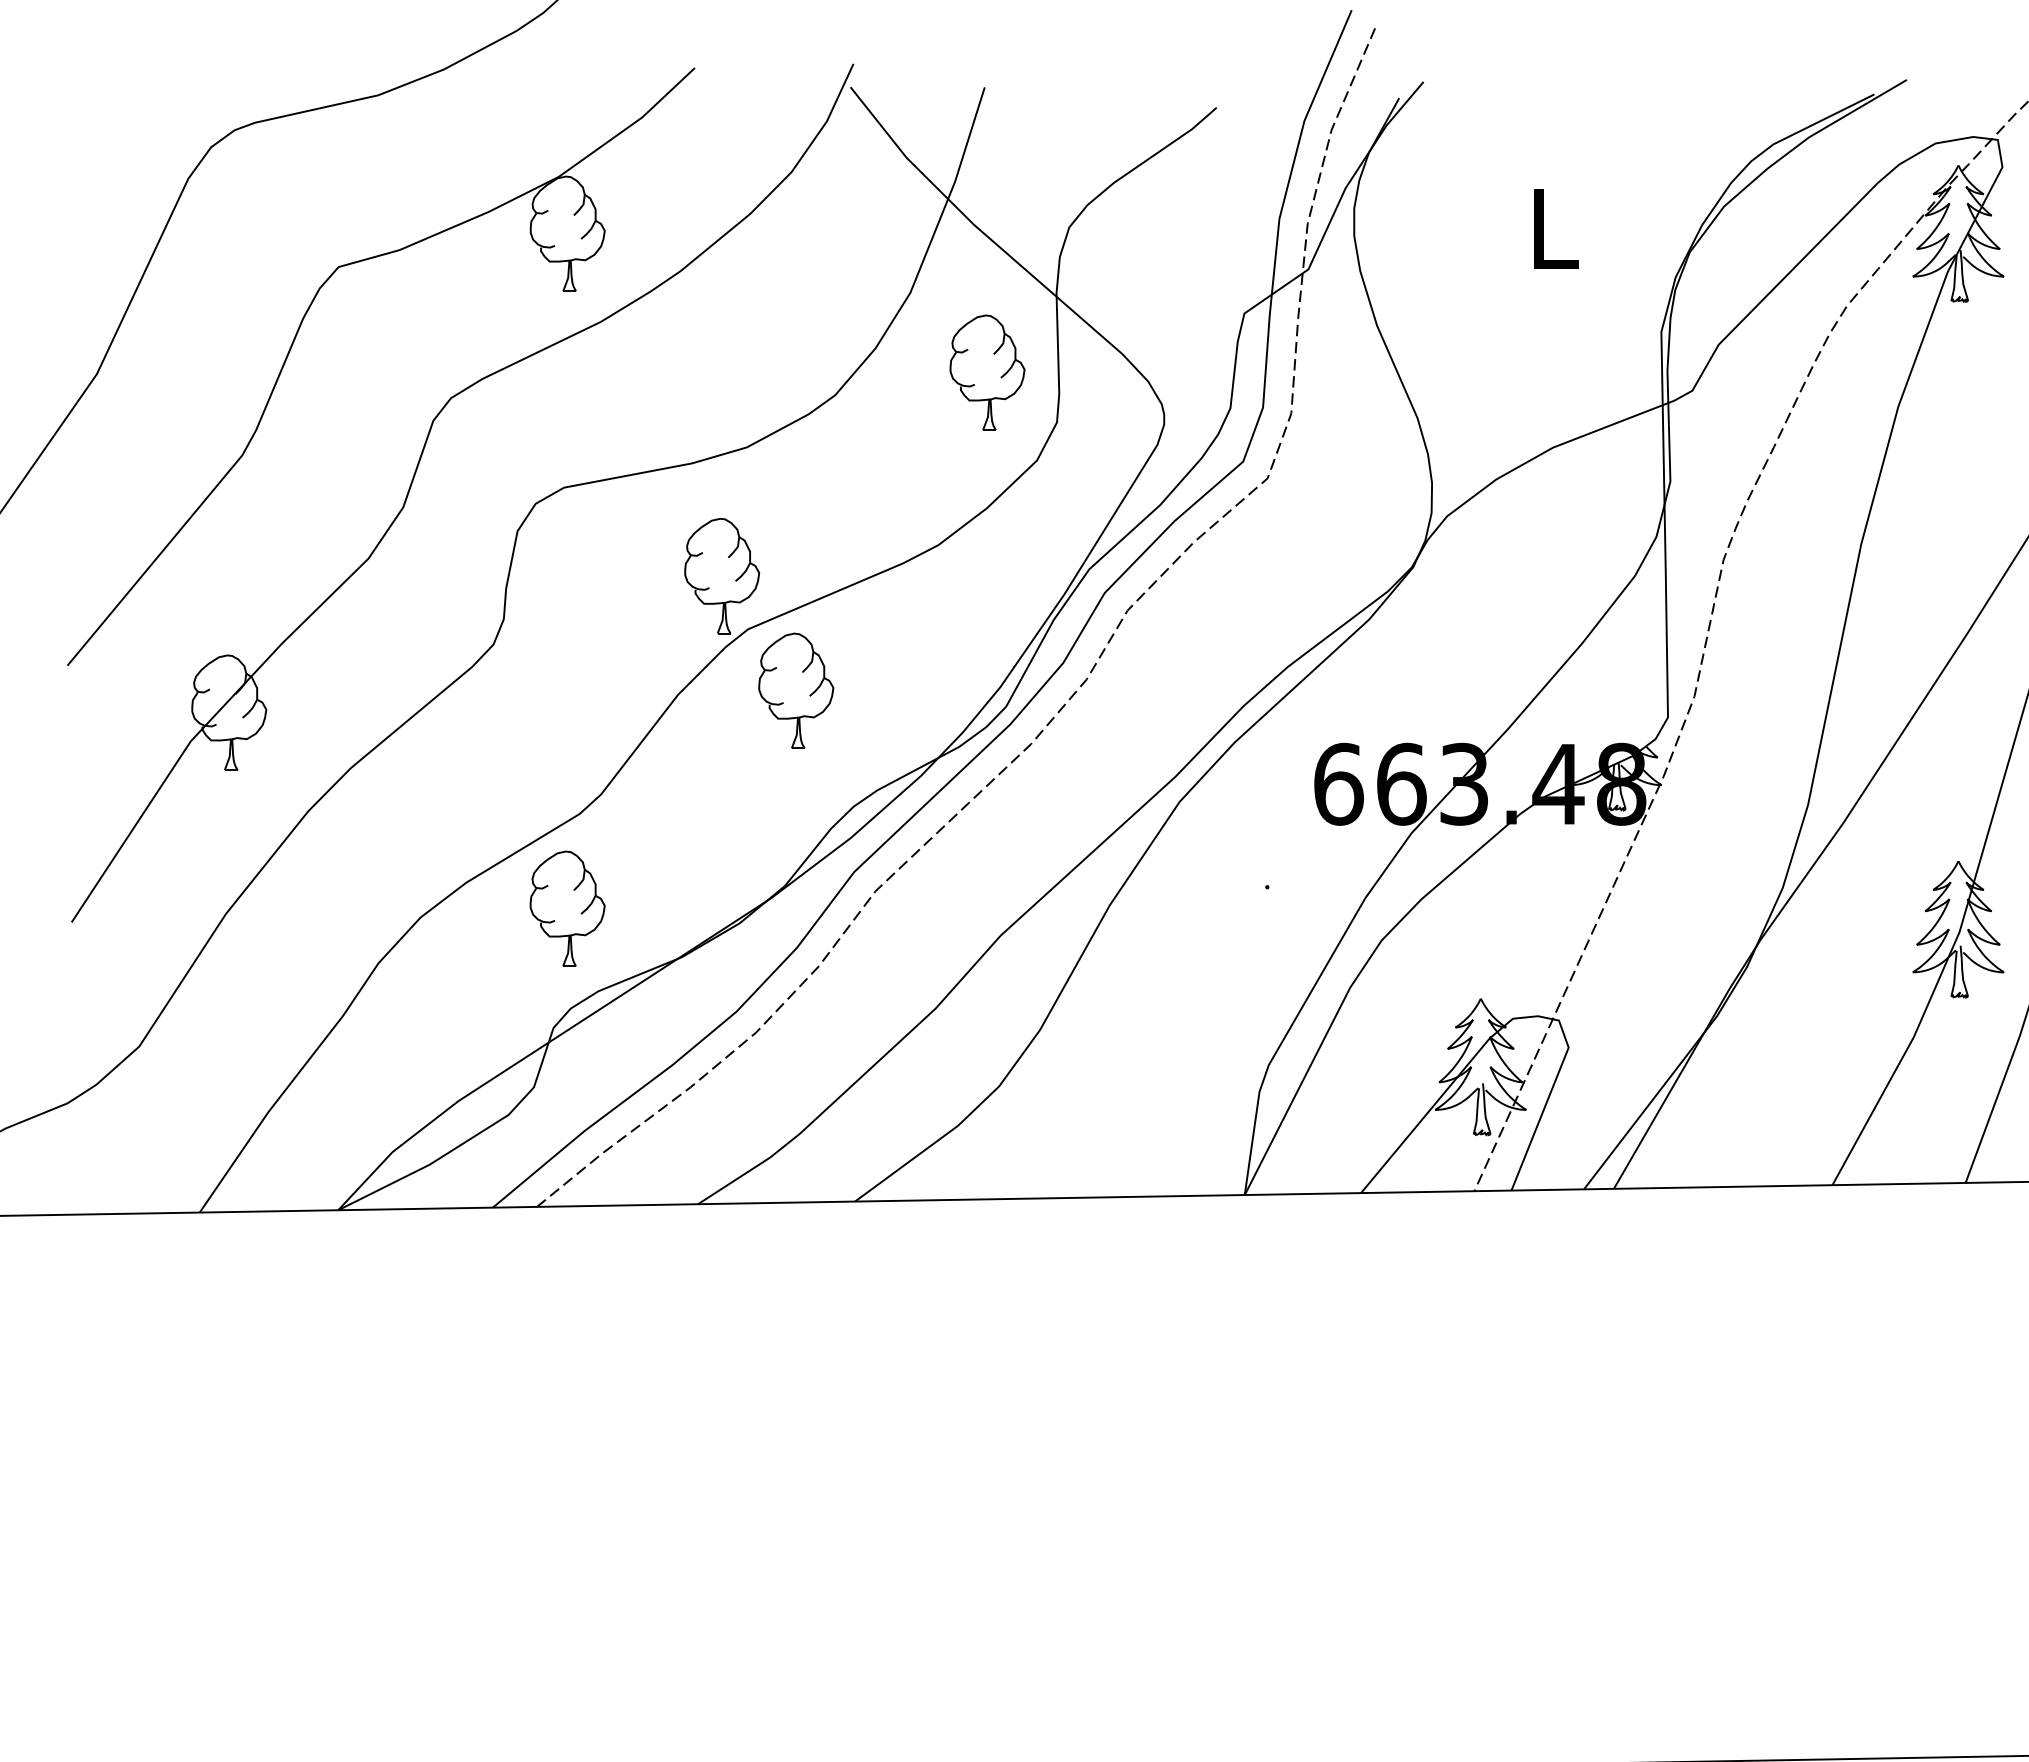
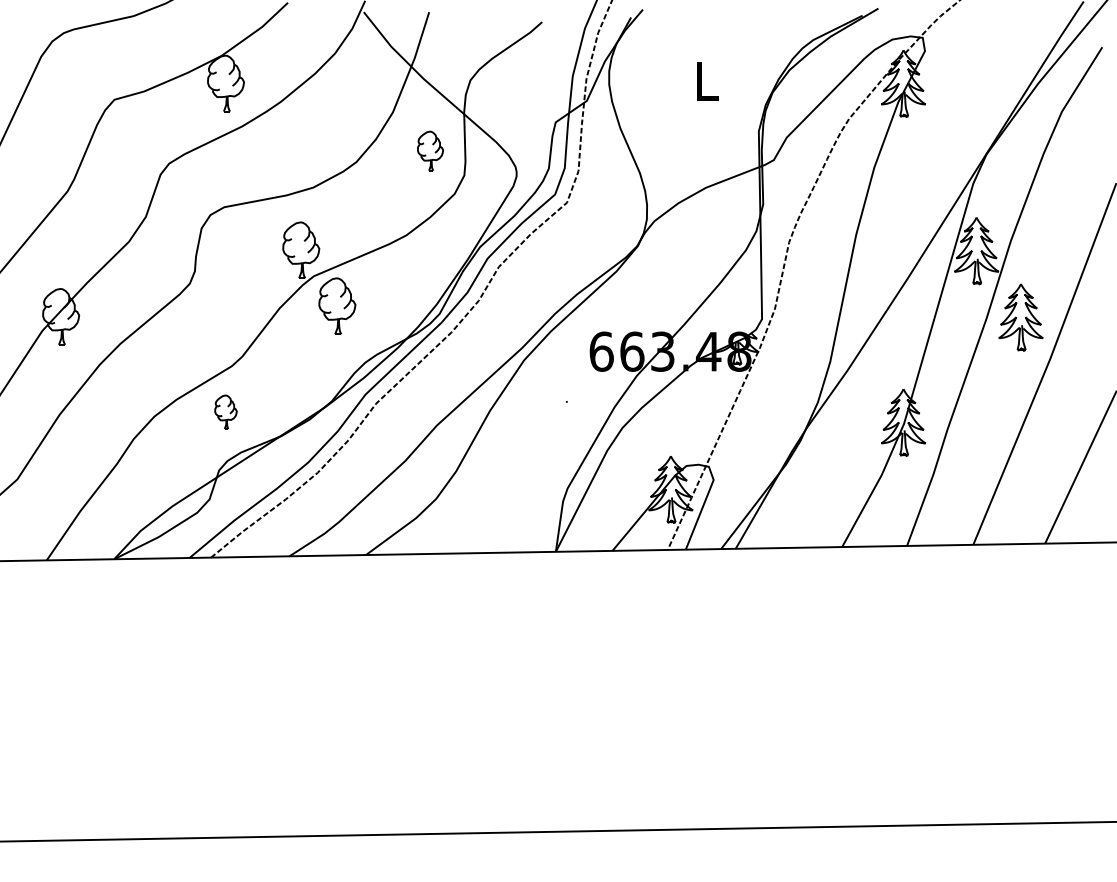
part: (987, 371) -> (430, 150), size x0.7
part: (566, 906) -> (225, 411), size x0.6

